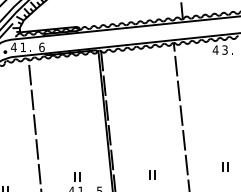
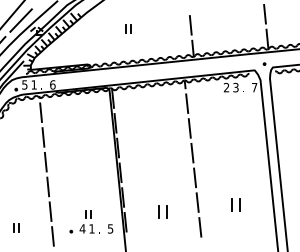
text: (13, 46) -> (24, 84), 4 -> 5
text: (215, 49) -> (226, 87), 4 -> 2
part: (225, 166) -> (236, 204), size x1.6
part: (152, 174) -> (163, 212), size x1.6

